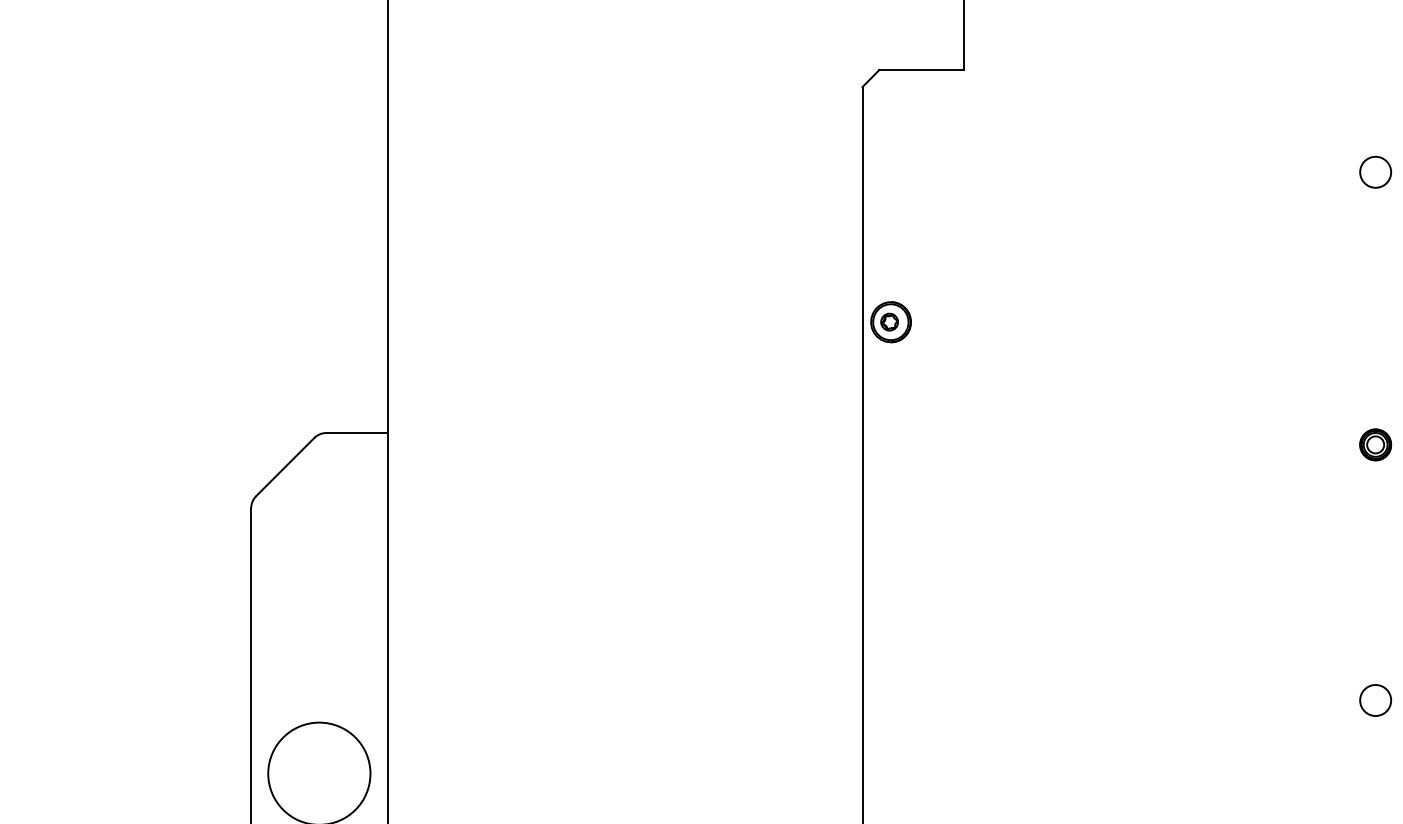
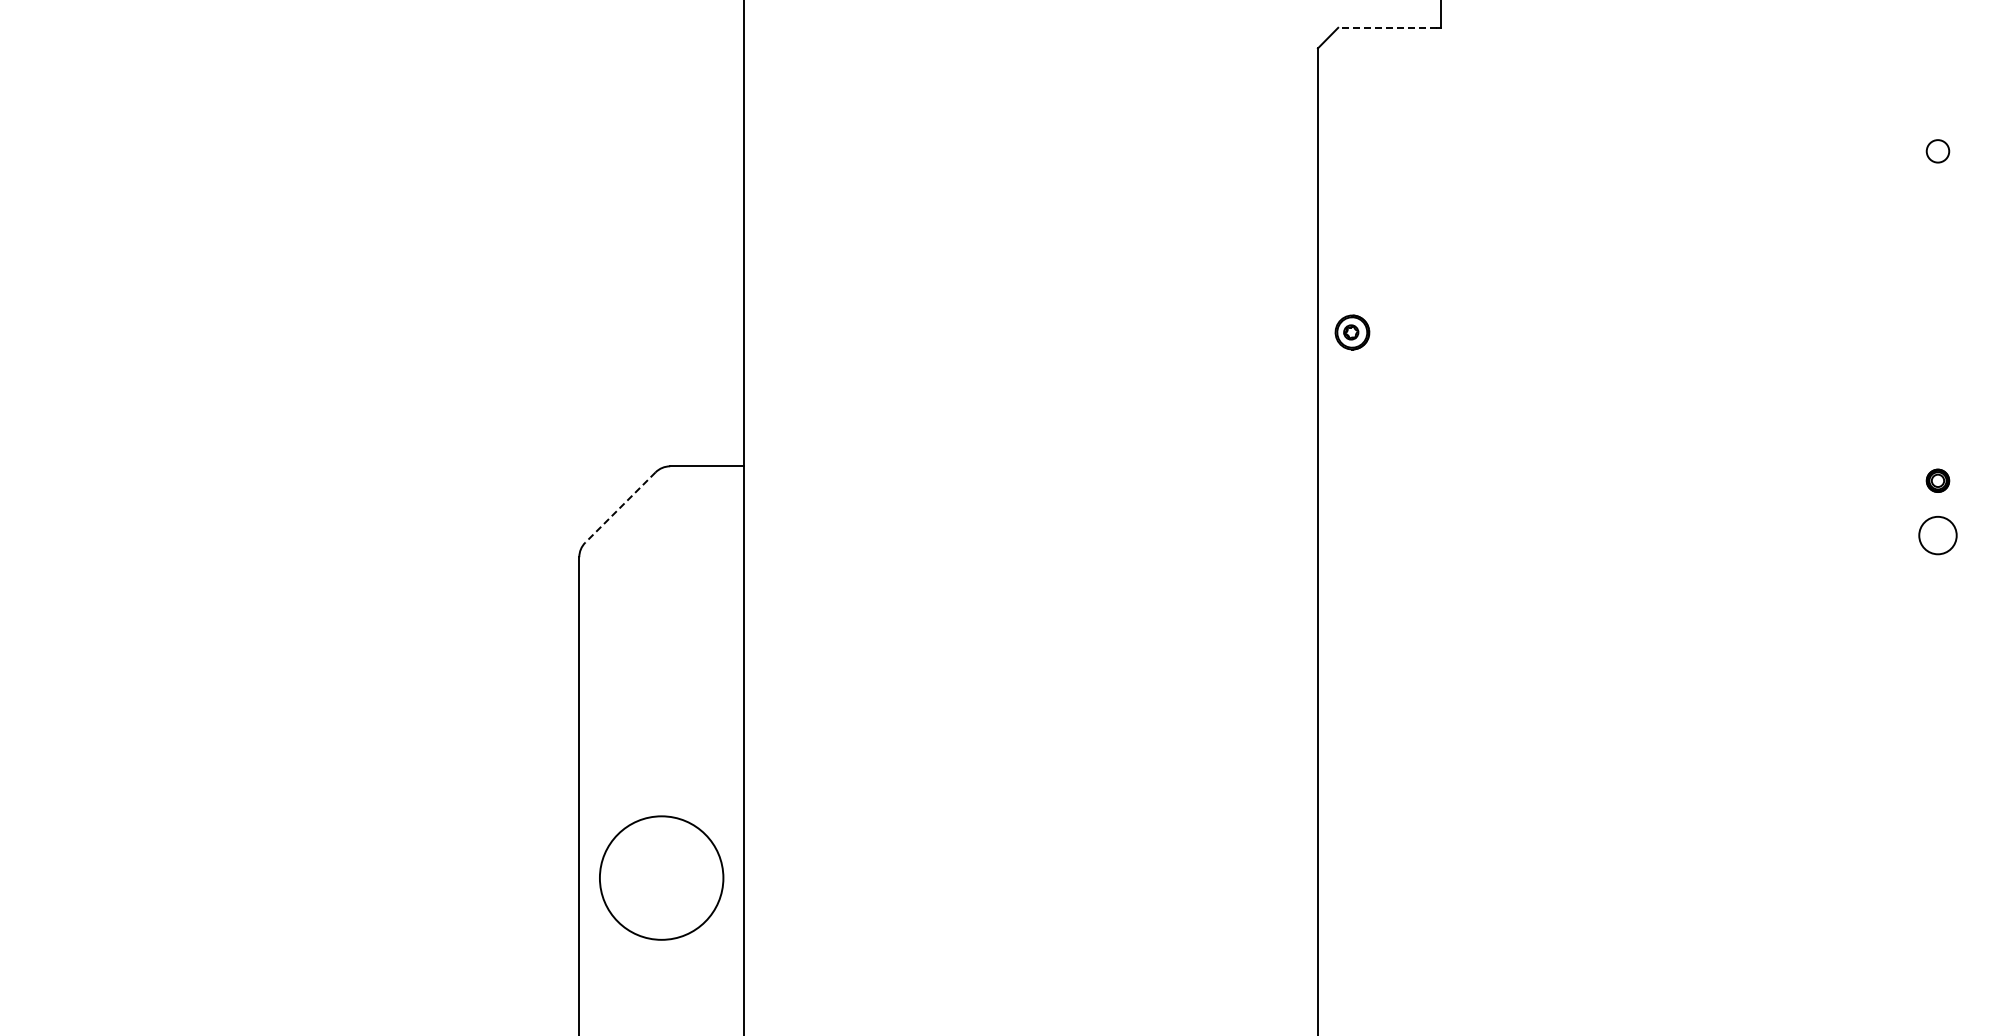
line: (919, 69) -> (1386, 27), solid -> dashed
circle: (1375, 172) -> (1937, 151), size x0.6
part: (891, 322) -> (1352, 332), size x0.7
part: (1375, 444) -> (1937, 480), size x0.6
line: (285, 467) -> (620, 507), solid -> dashed
circle: (1375, 700) -> (1937, 535), moved

